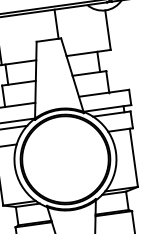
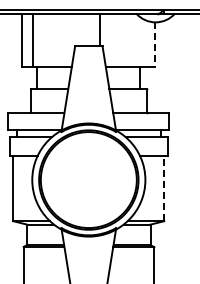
line: (108, 30) -> (155, 44), solid -> dashed
line: (134, 157) -> (164, 188), solid -> dashed

